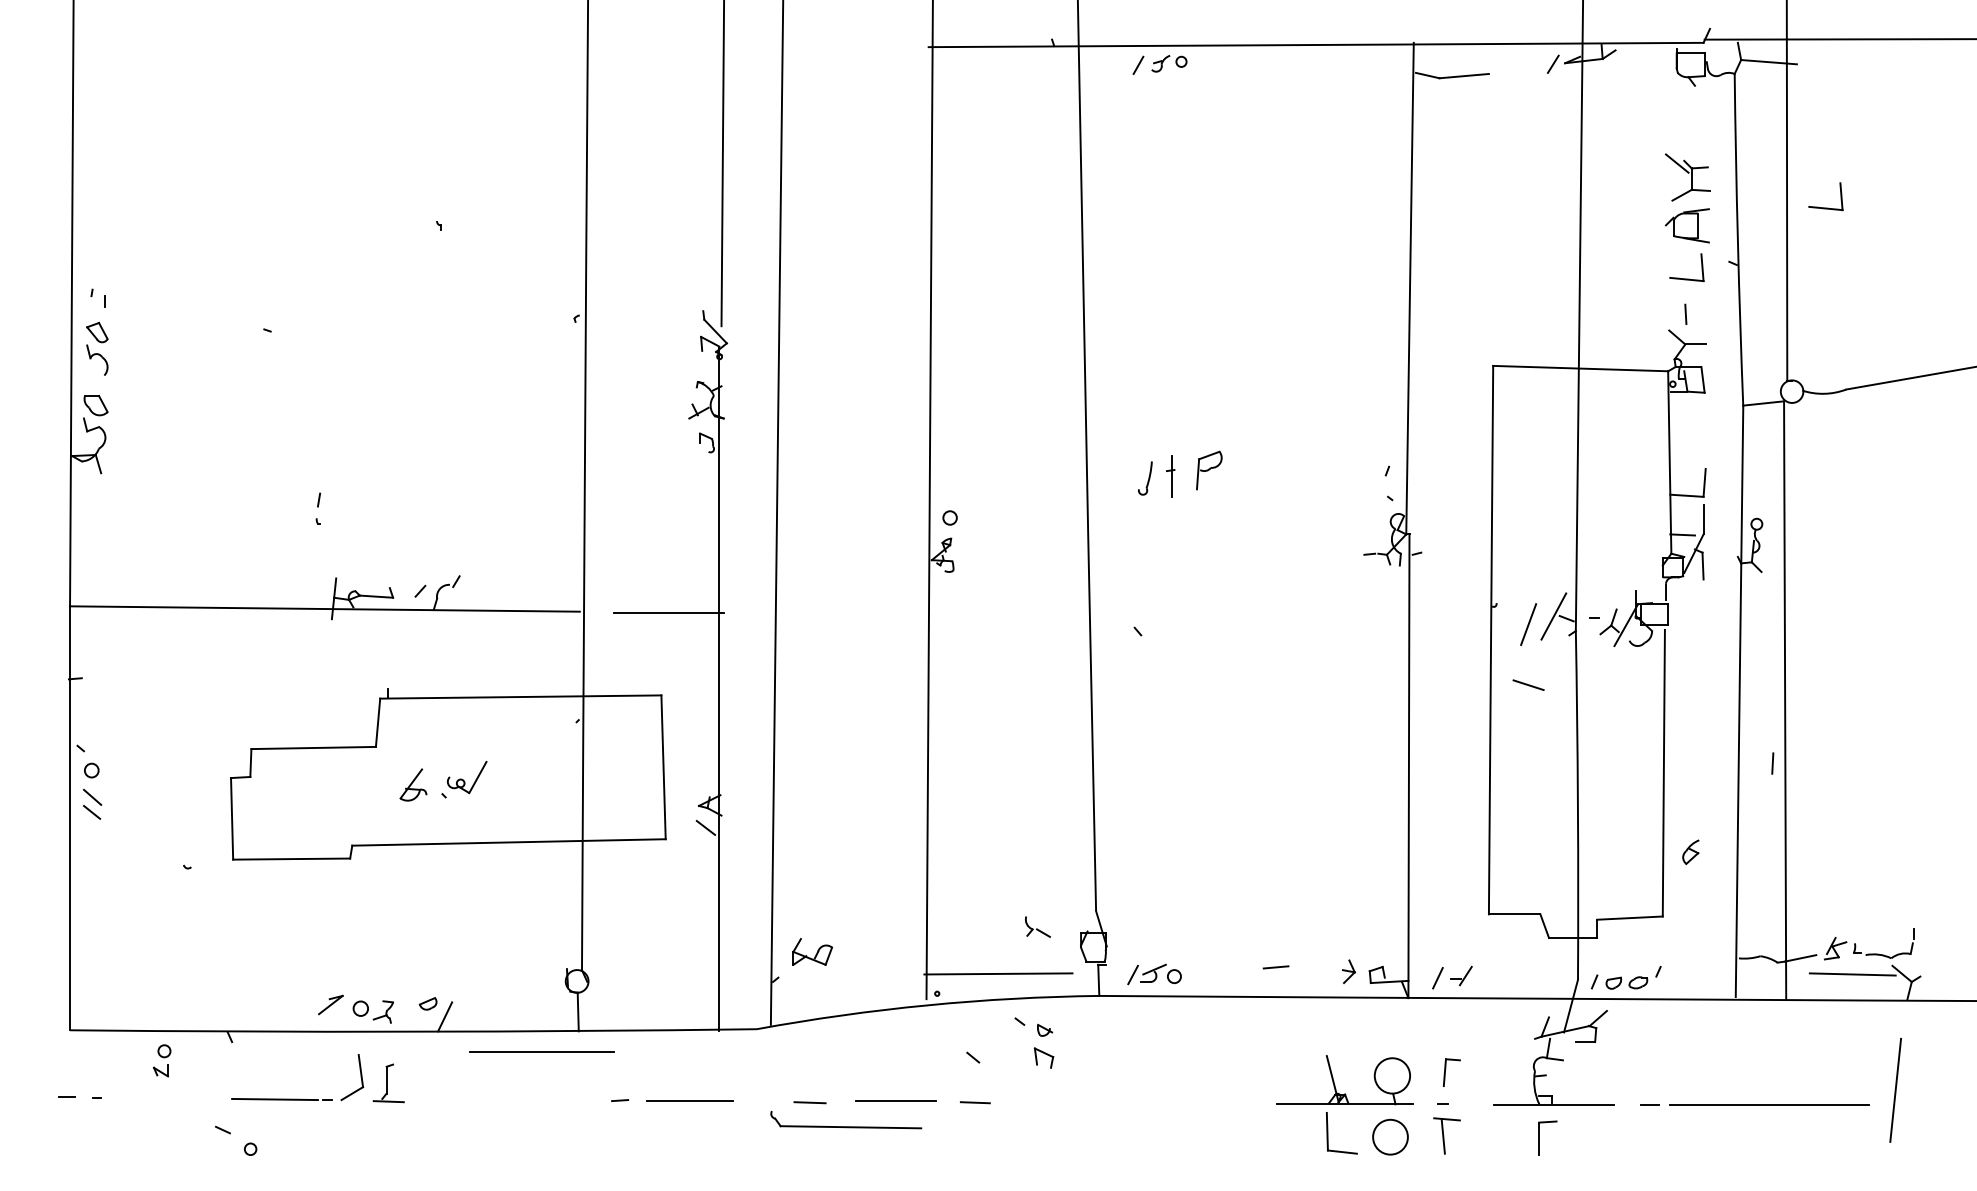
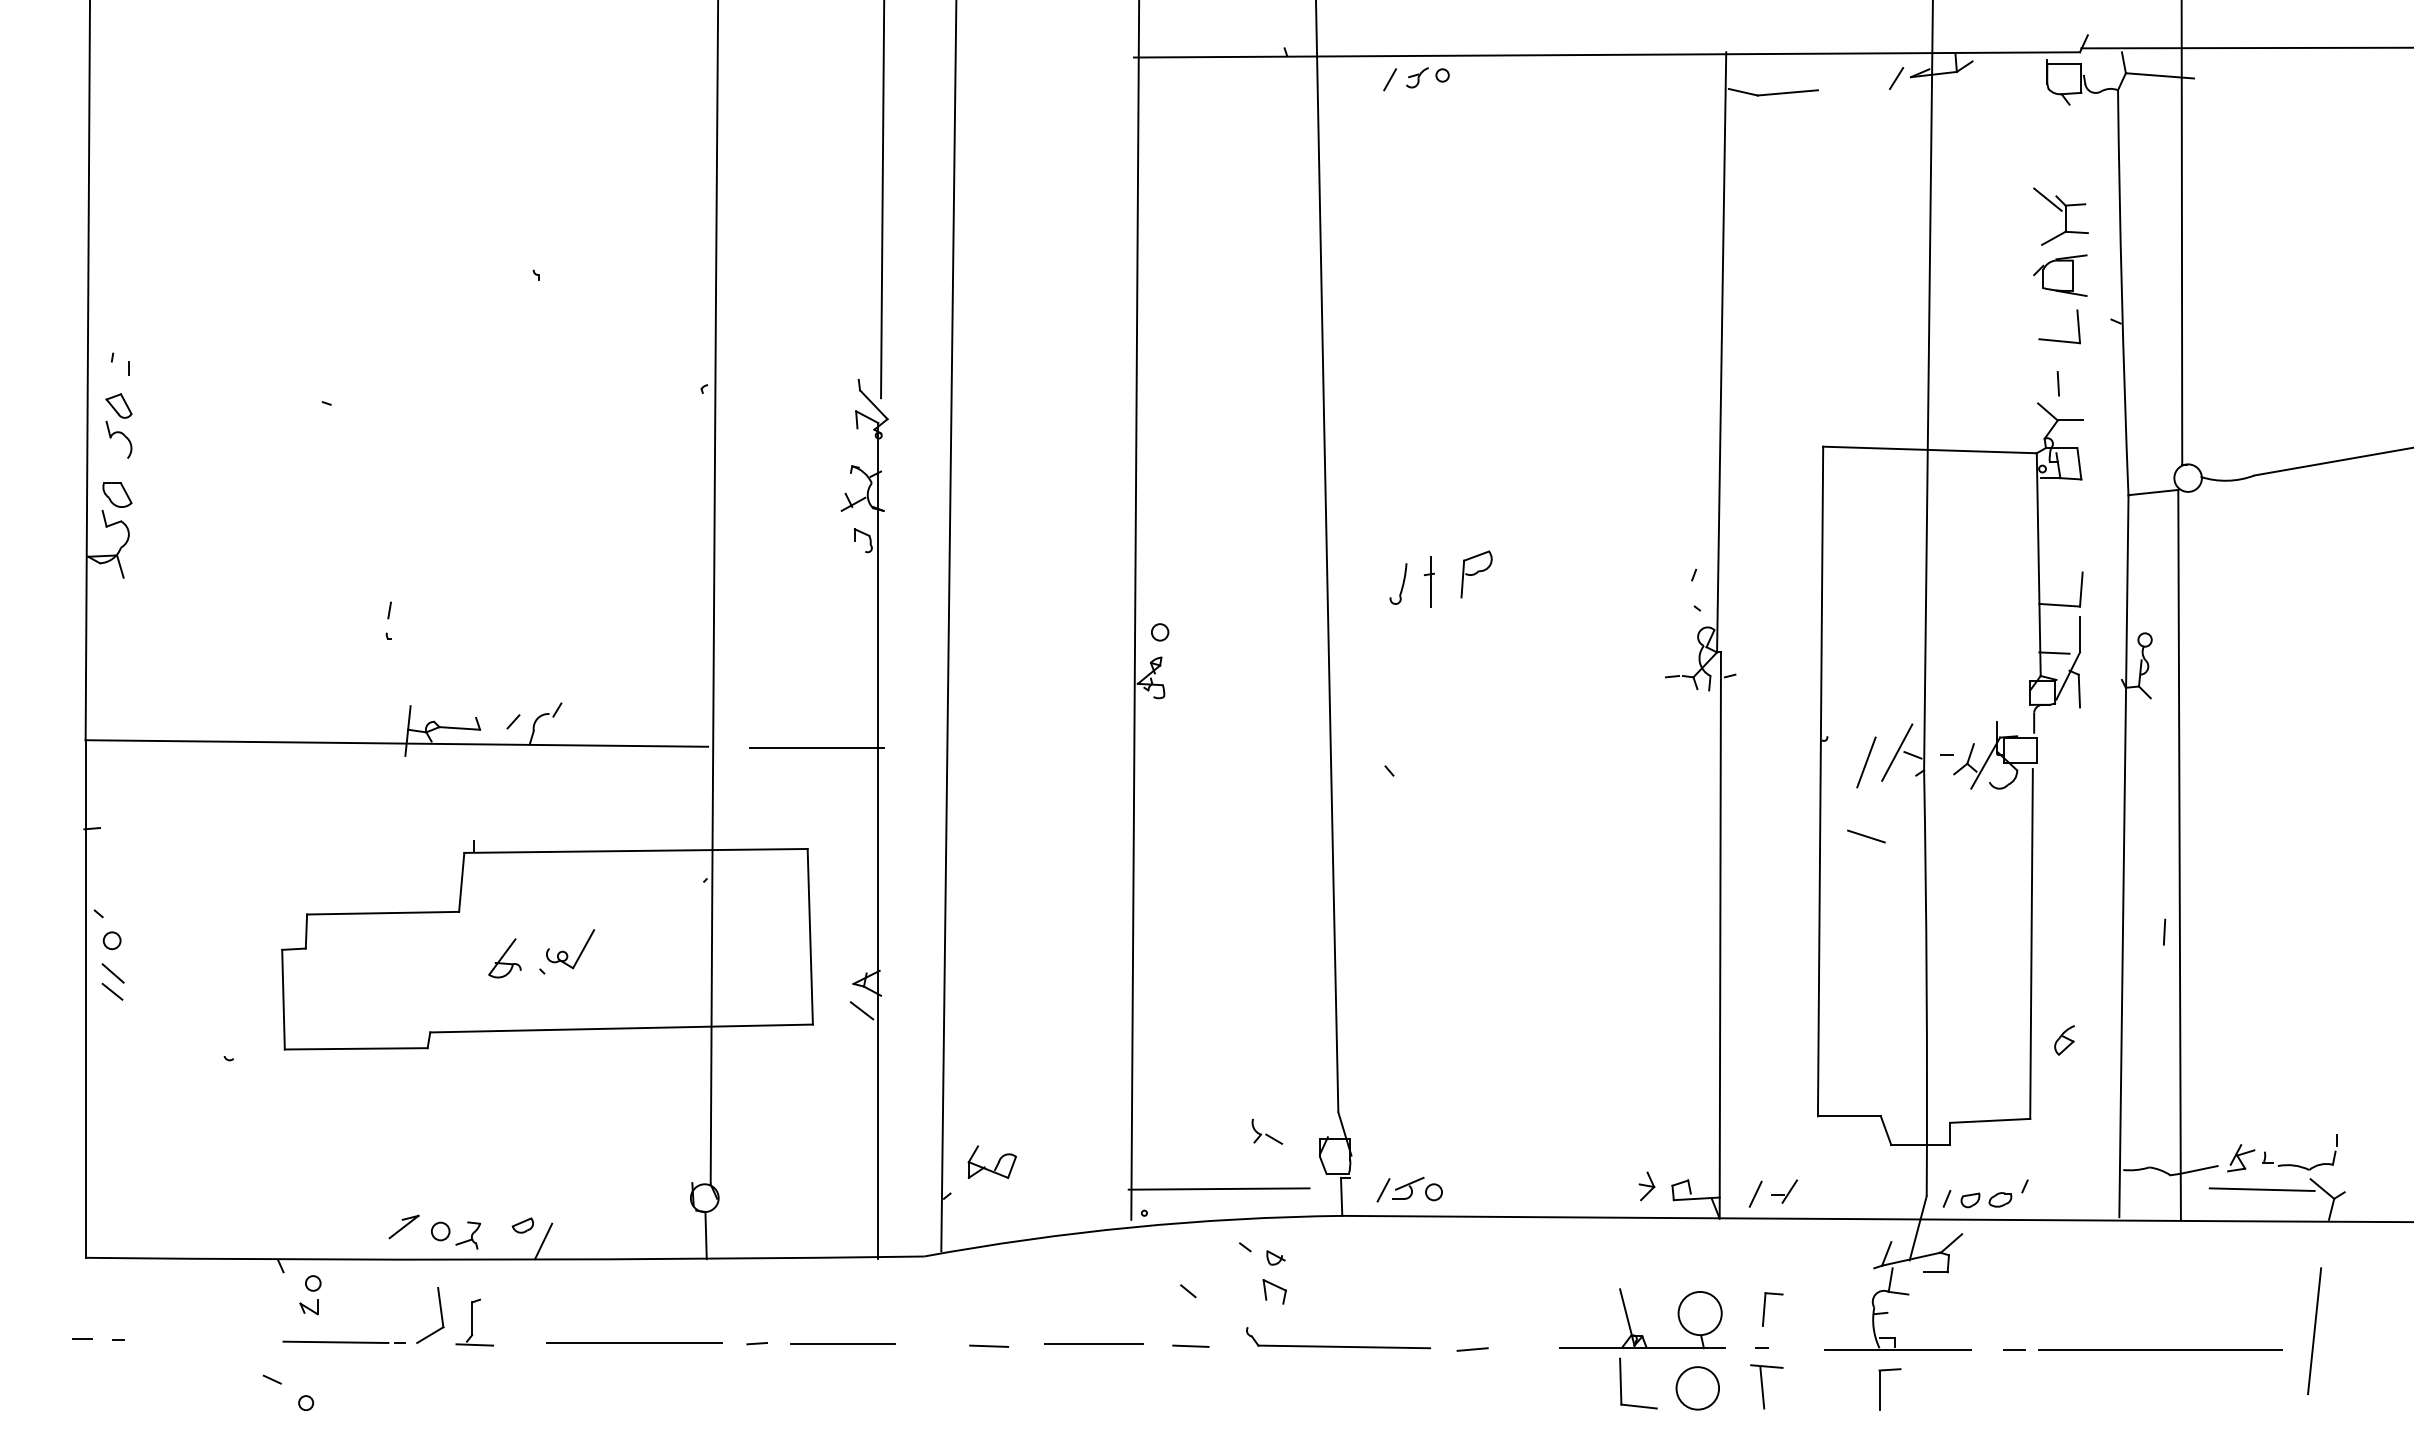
part: (1825, 207) -> (2228, 253), removed
line: (1275, 967) -> (1471, 1349), moved
line: (541, 1051) -> (634, 1342), moved
part: (162, 1060) -> (310, 1294), moved
part: (846, 1120) -> (1338, 1338), moved

